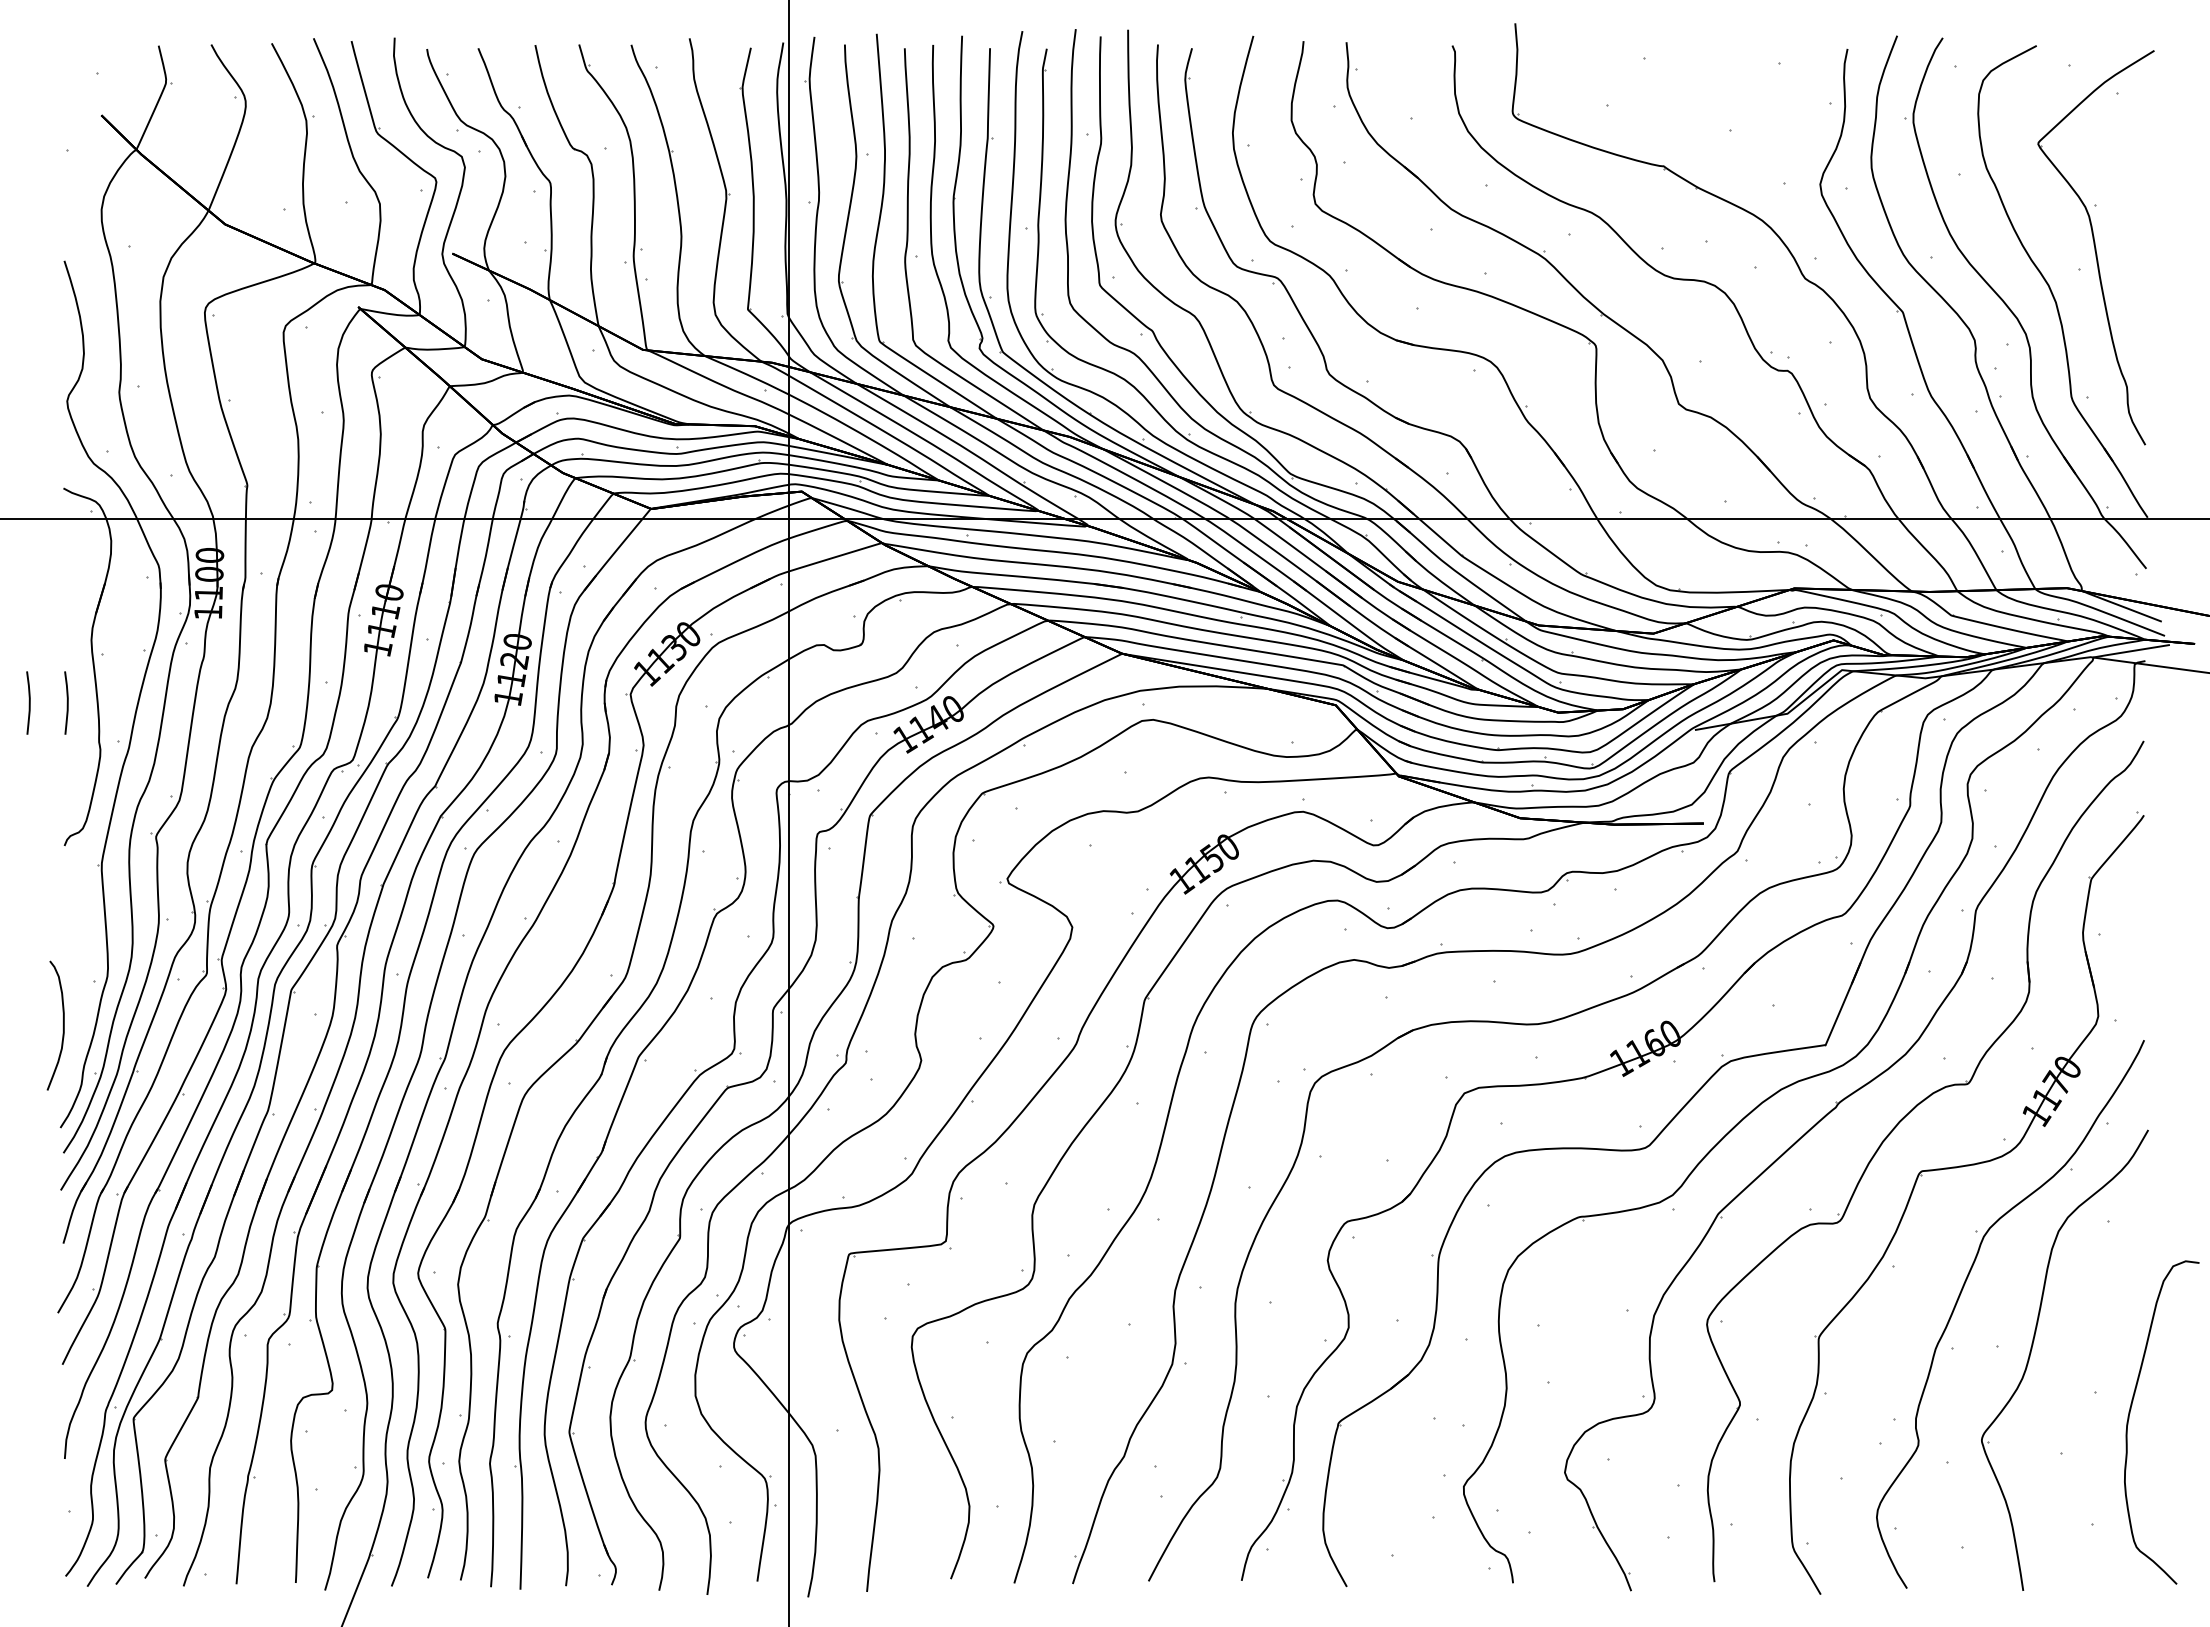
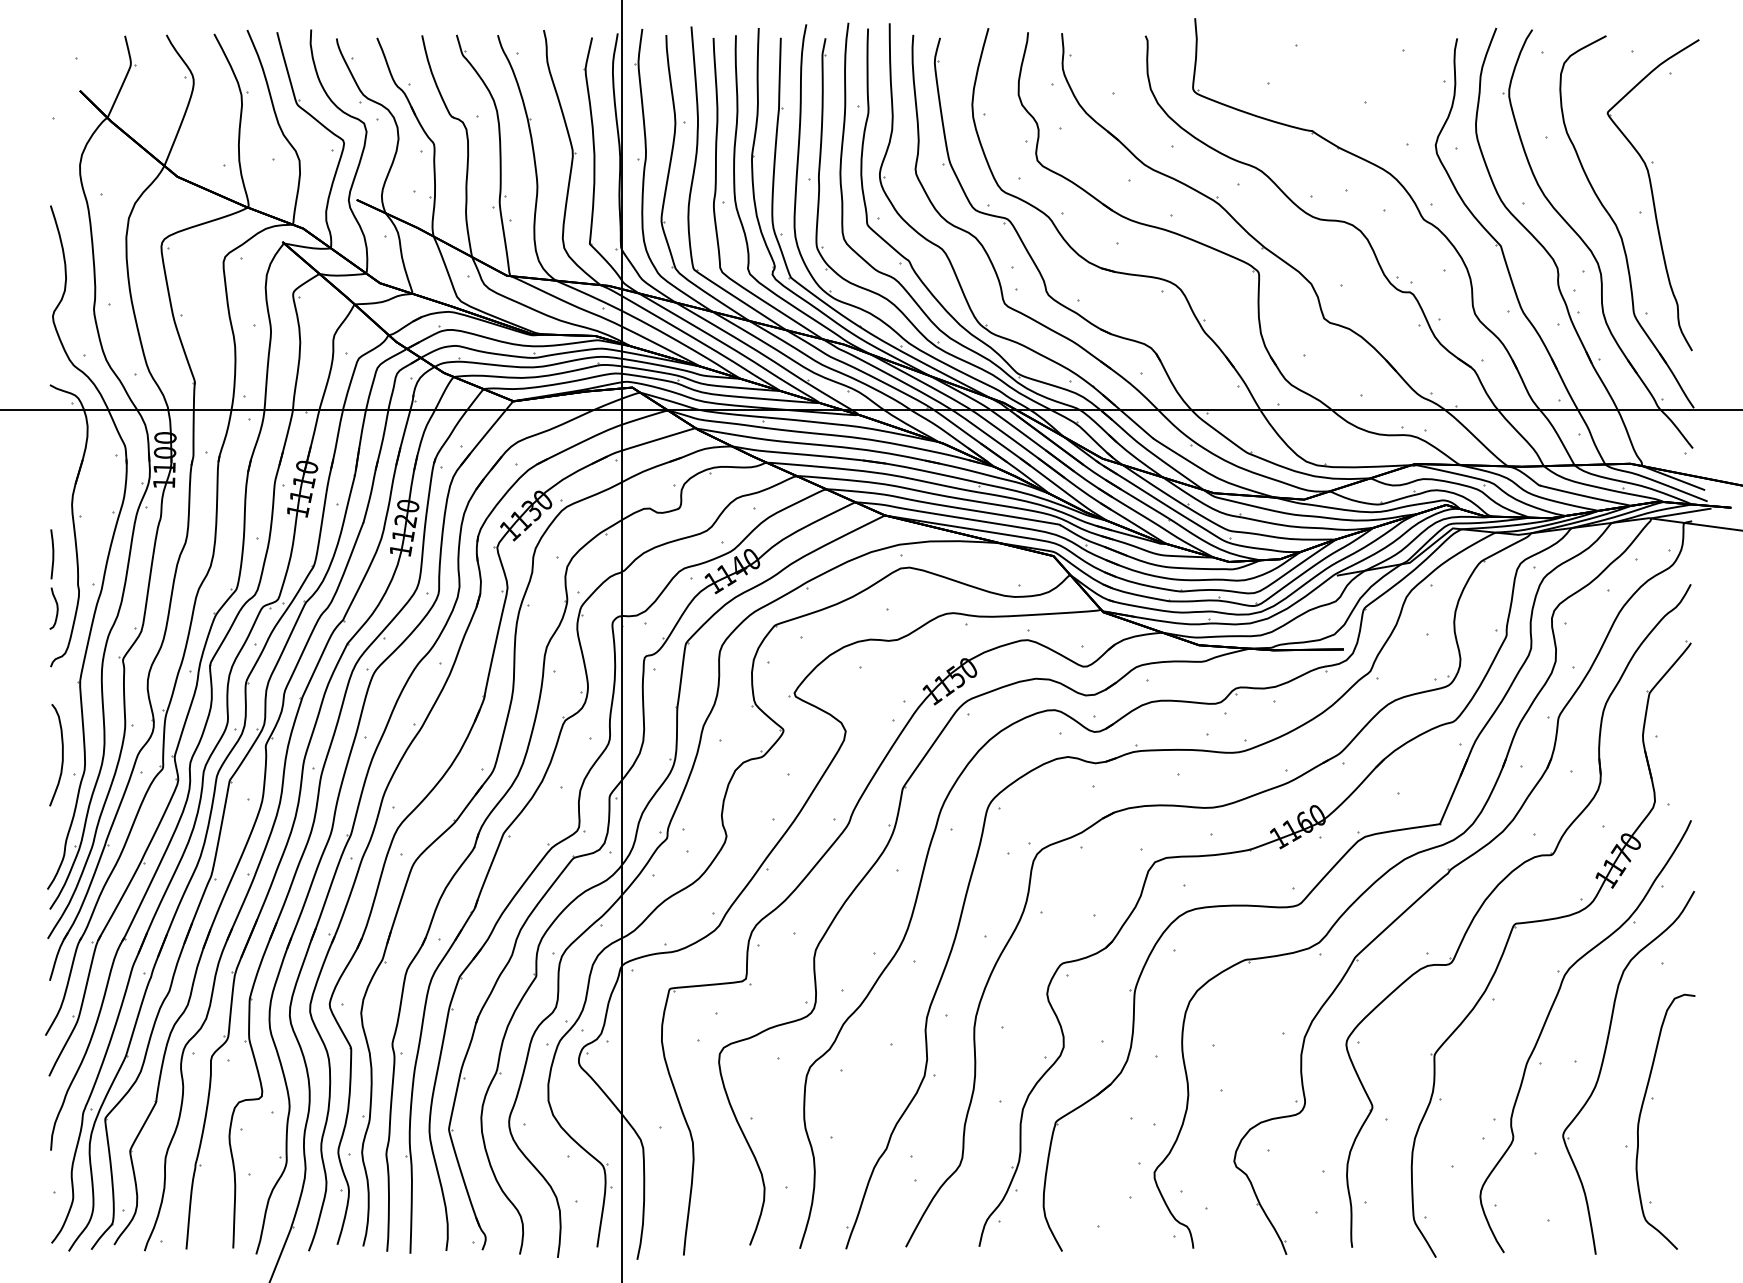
curve: (28, 702) -> (22, 553), removed
curve: (72, 771) -> (57, 608), added
curve: (62, 1025) -> (61, 755), moved
curve: (2129, 1419) -> (1640, 1119), moved

